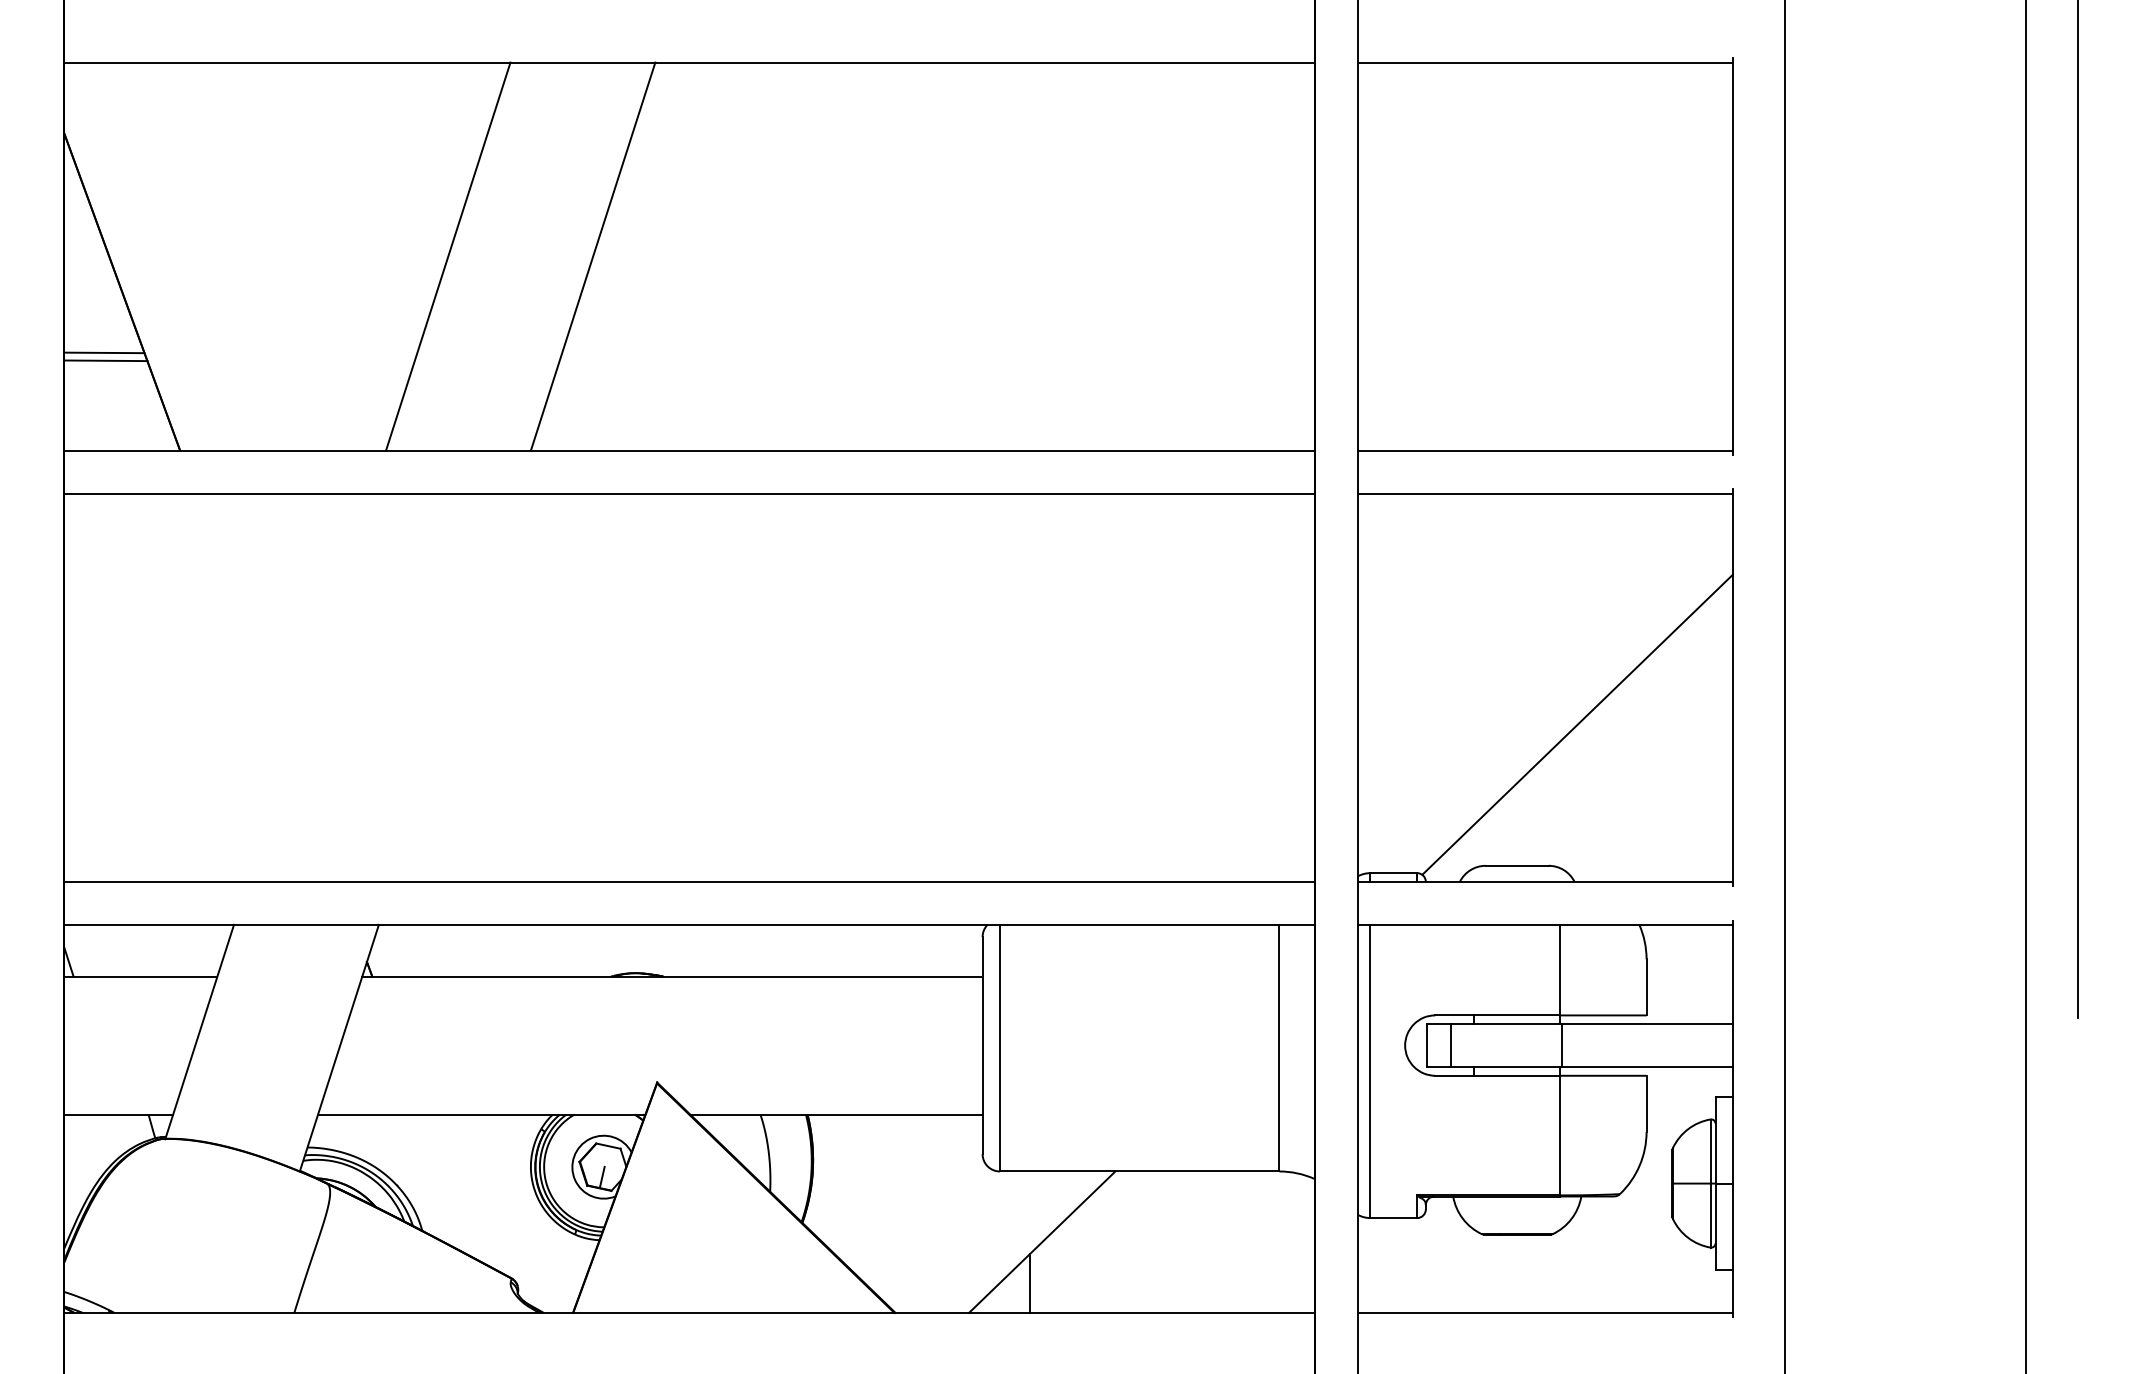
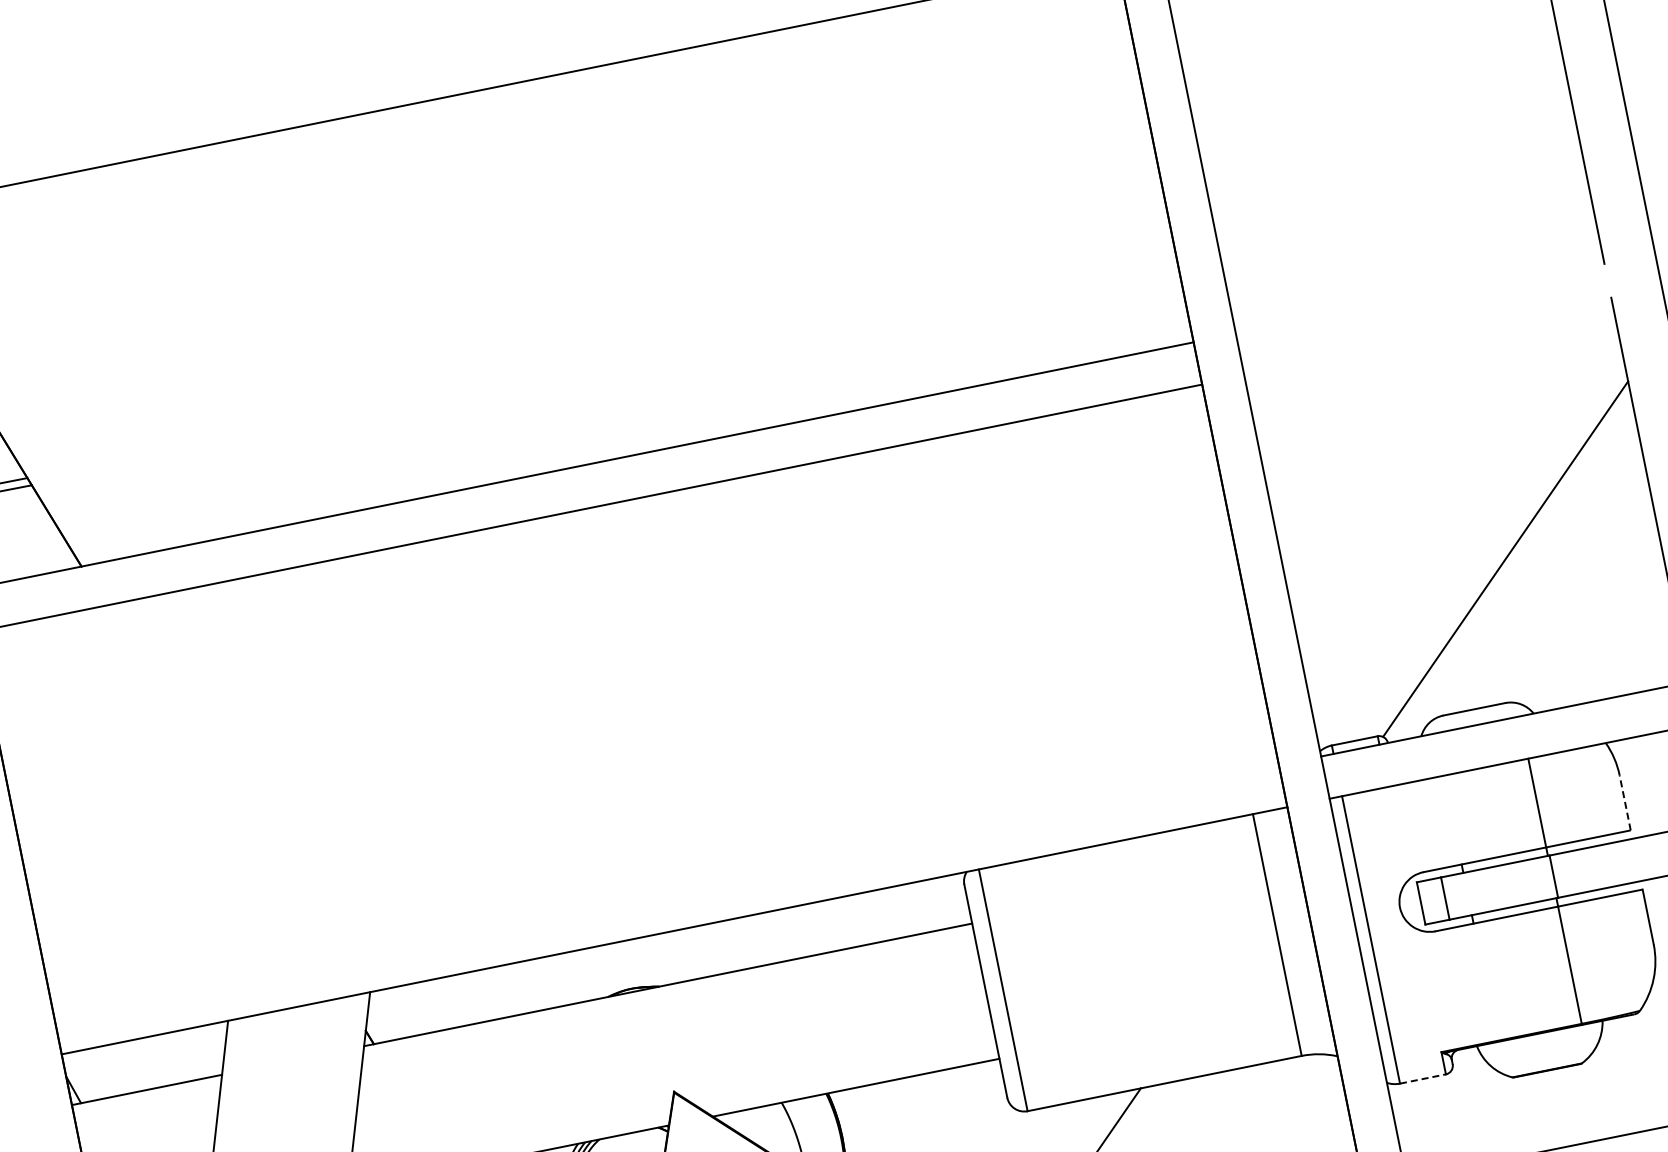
line: (448, 256) -> (306, 323), removed
line: (592, 256) -> (447, 294), removed
line: (1544, 450) -> (1419, 296), removed
line: (1544, 493) -> (1427, 338), removed
line: (689, 881) -> (666, 888), removed
line: (1646, 986) -> (1624, 802), solid -> dashed
line: (1394, 1218) -> (1423, 1079), solid -> dashed

